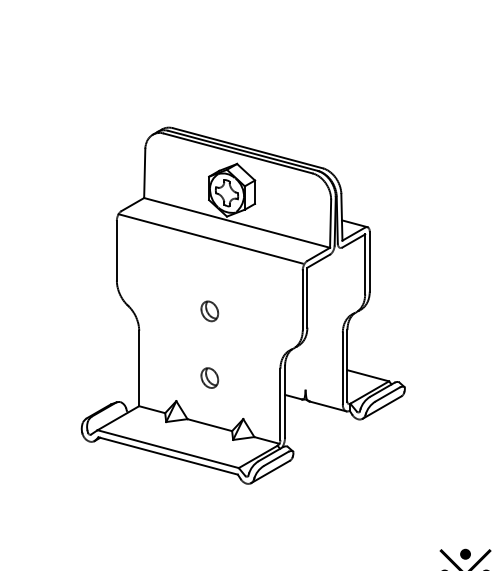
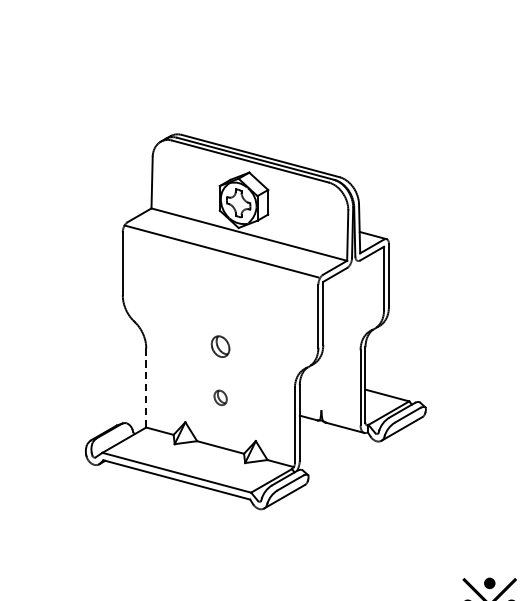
part: (209, 311) -> (220, 346), moved
line: (139, 368) -> (146, 387), solid -> dashed
part: (209, 377) -> (220, 397), size x0.7

